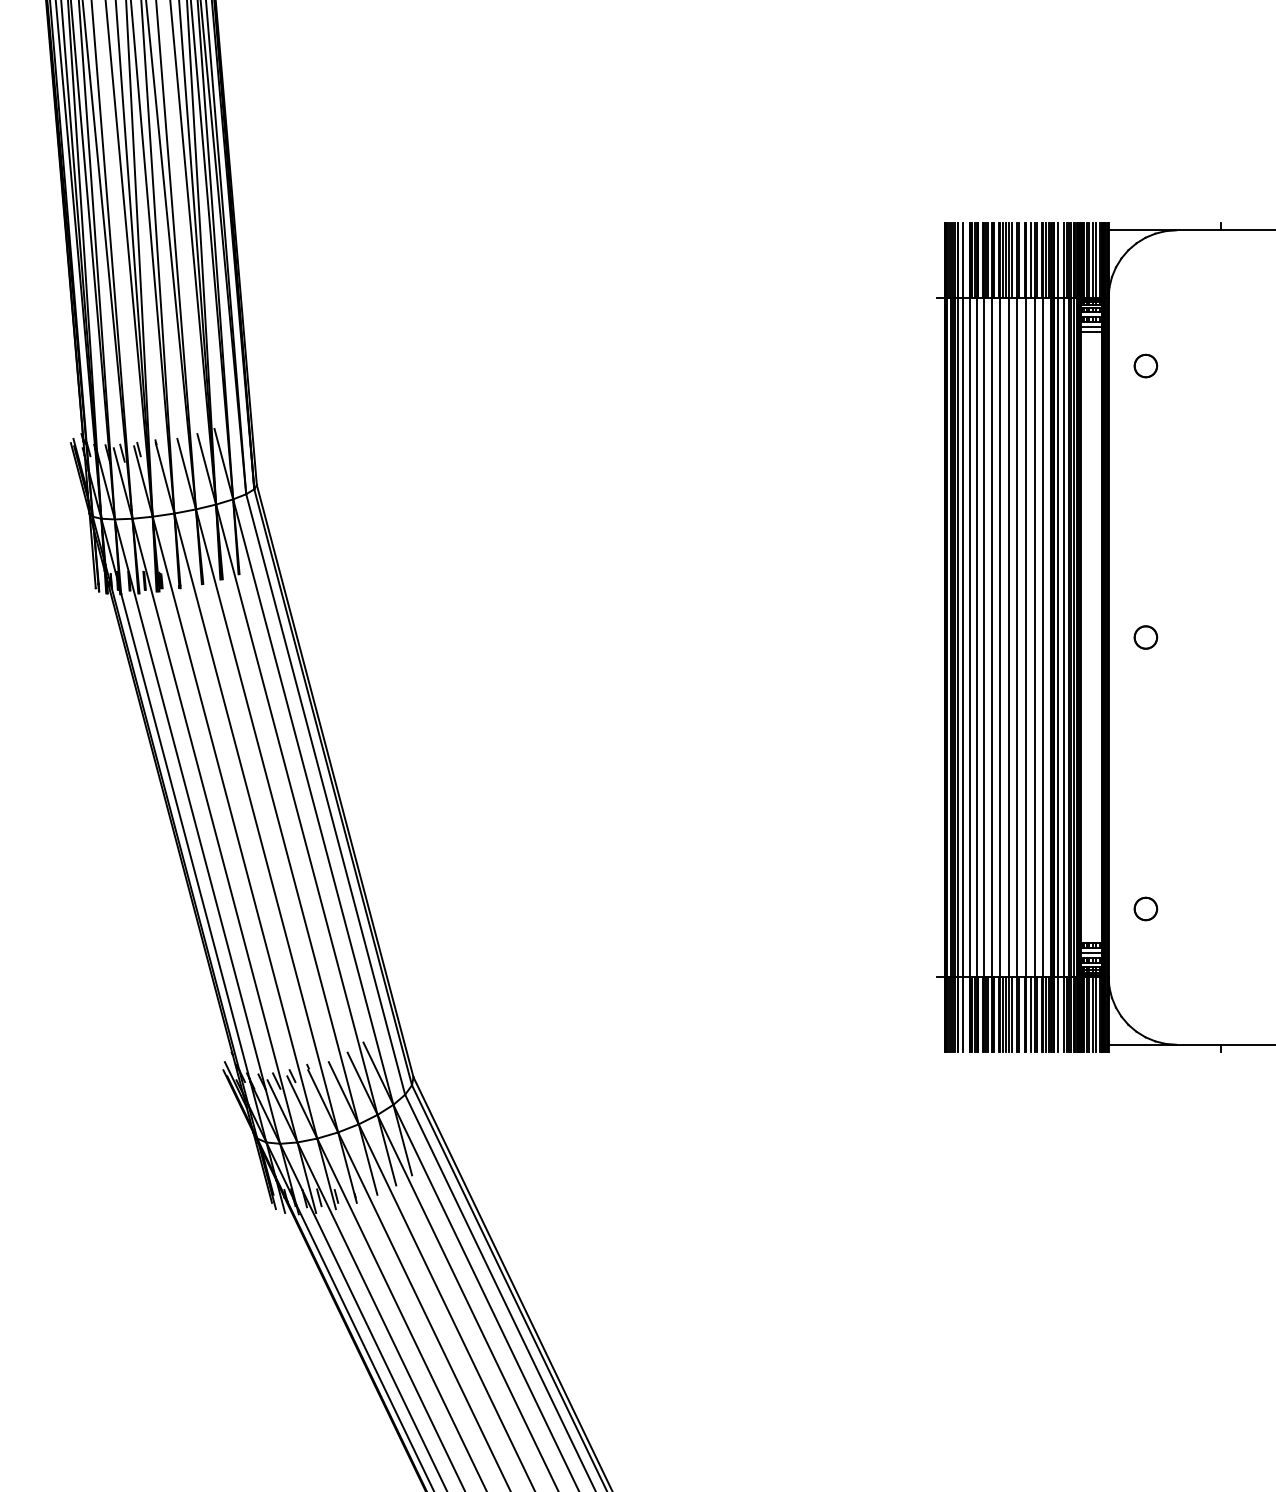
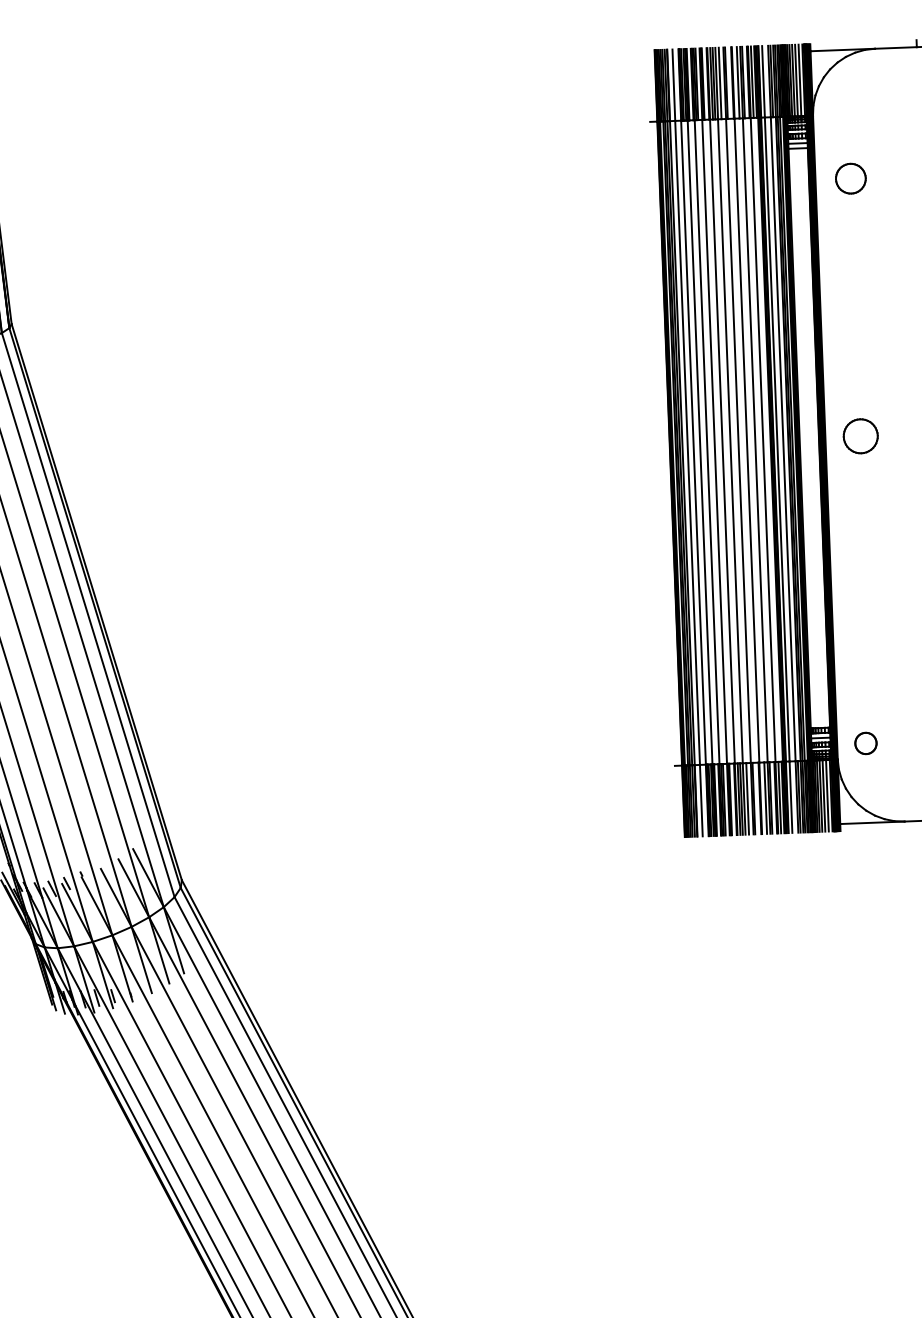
part: (1145, 365) -> (850, 178), size x1.4
part: (1145, 637) -> (860, 436), size x1.6
part: (1145, 908) -> (865, 743), moved

